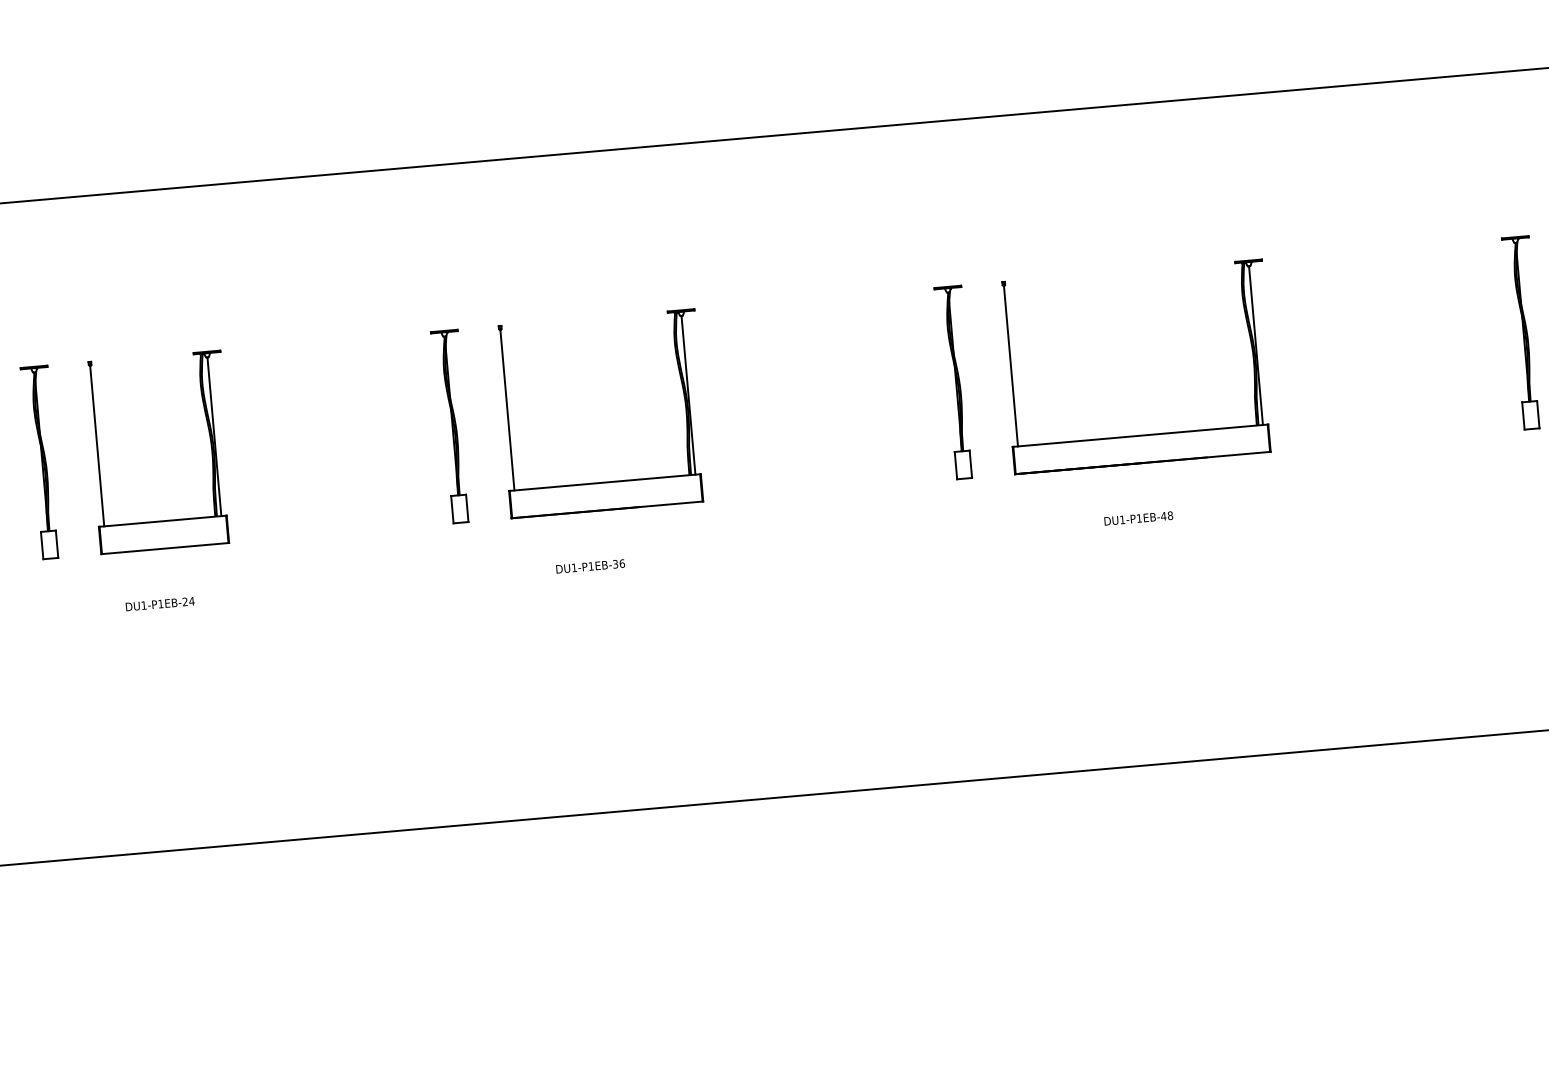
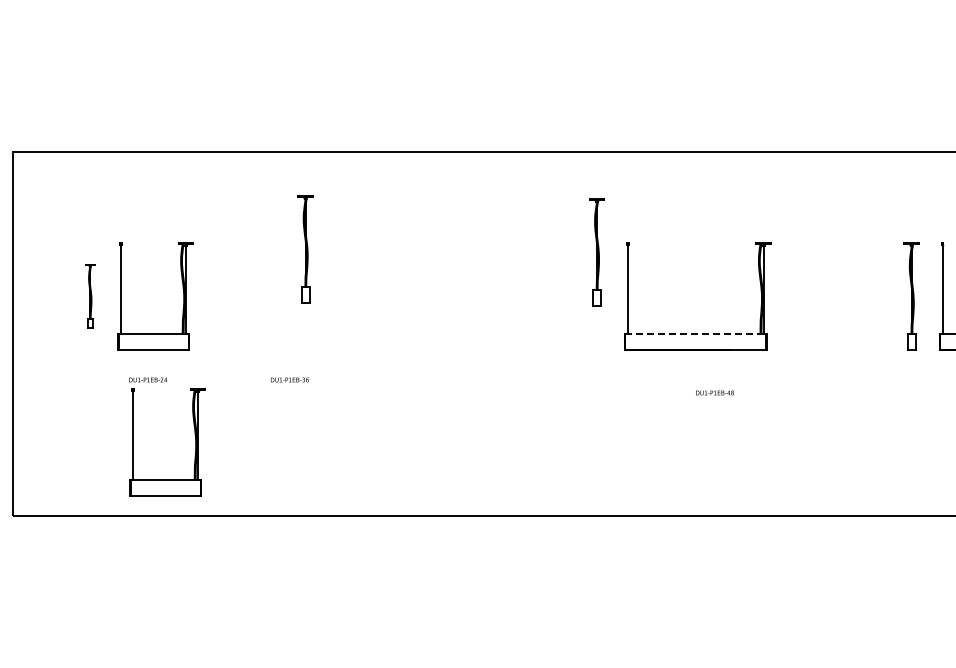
part: (955, 382) -> (596, 252), moved
part: (452, 426) -> (305, 249), moved
line: (1139, 435) -> (695, 334), solid -> dashed
part: (43, 462) -> (90, 296), size x0.6
part: (607, 480) -> (400, 333), removed
text: (1137, 517) -> (714, 392), moved
text: (589, 565) -> (289, 379), moved
part: (252, 696) -> (194, 435), added

